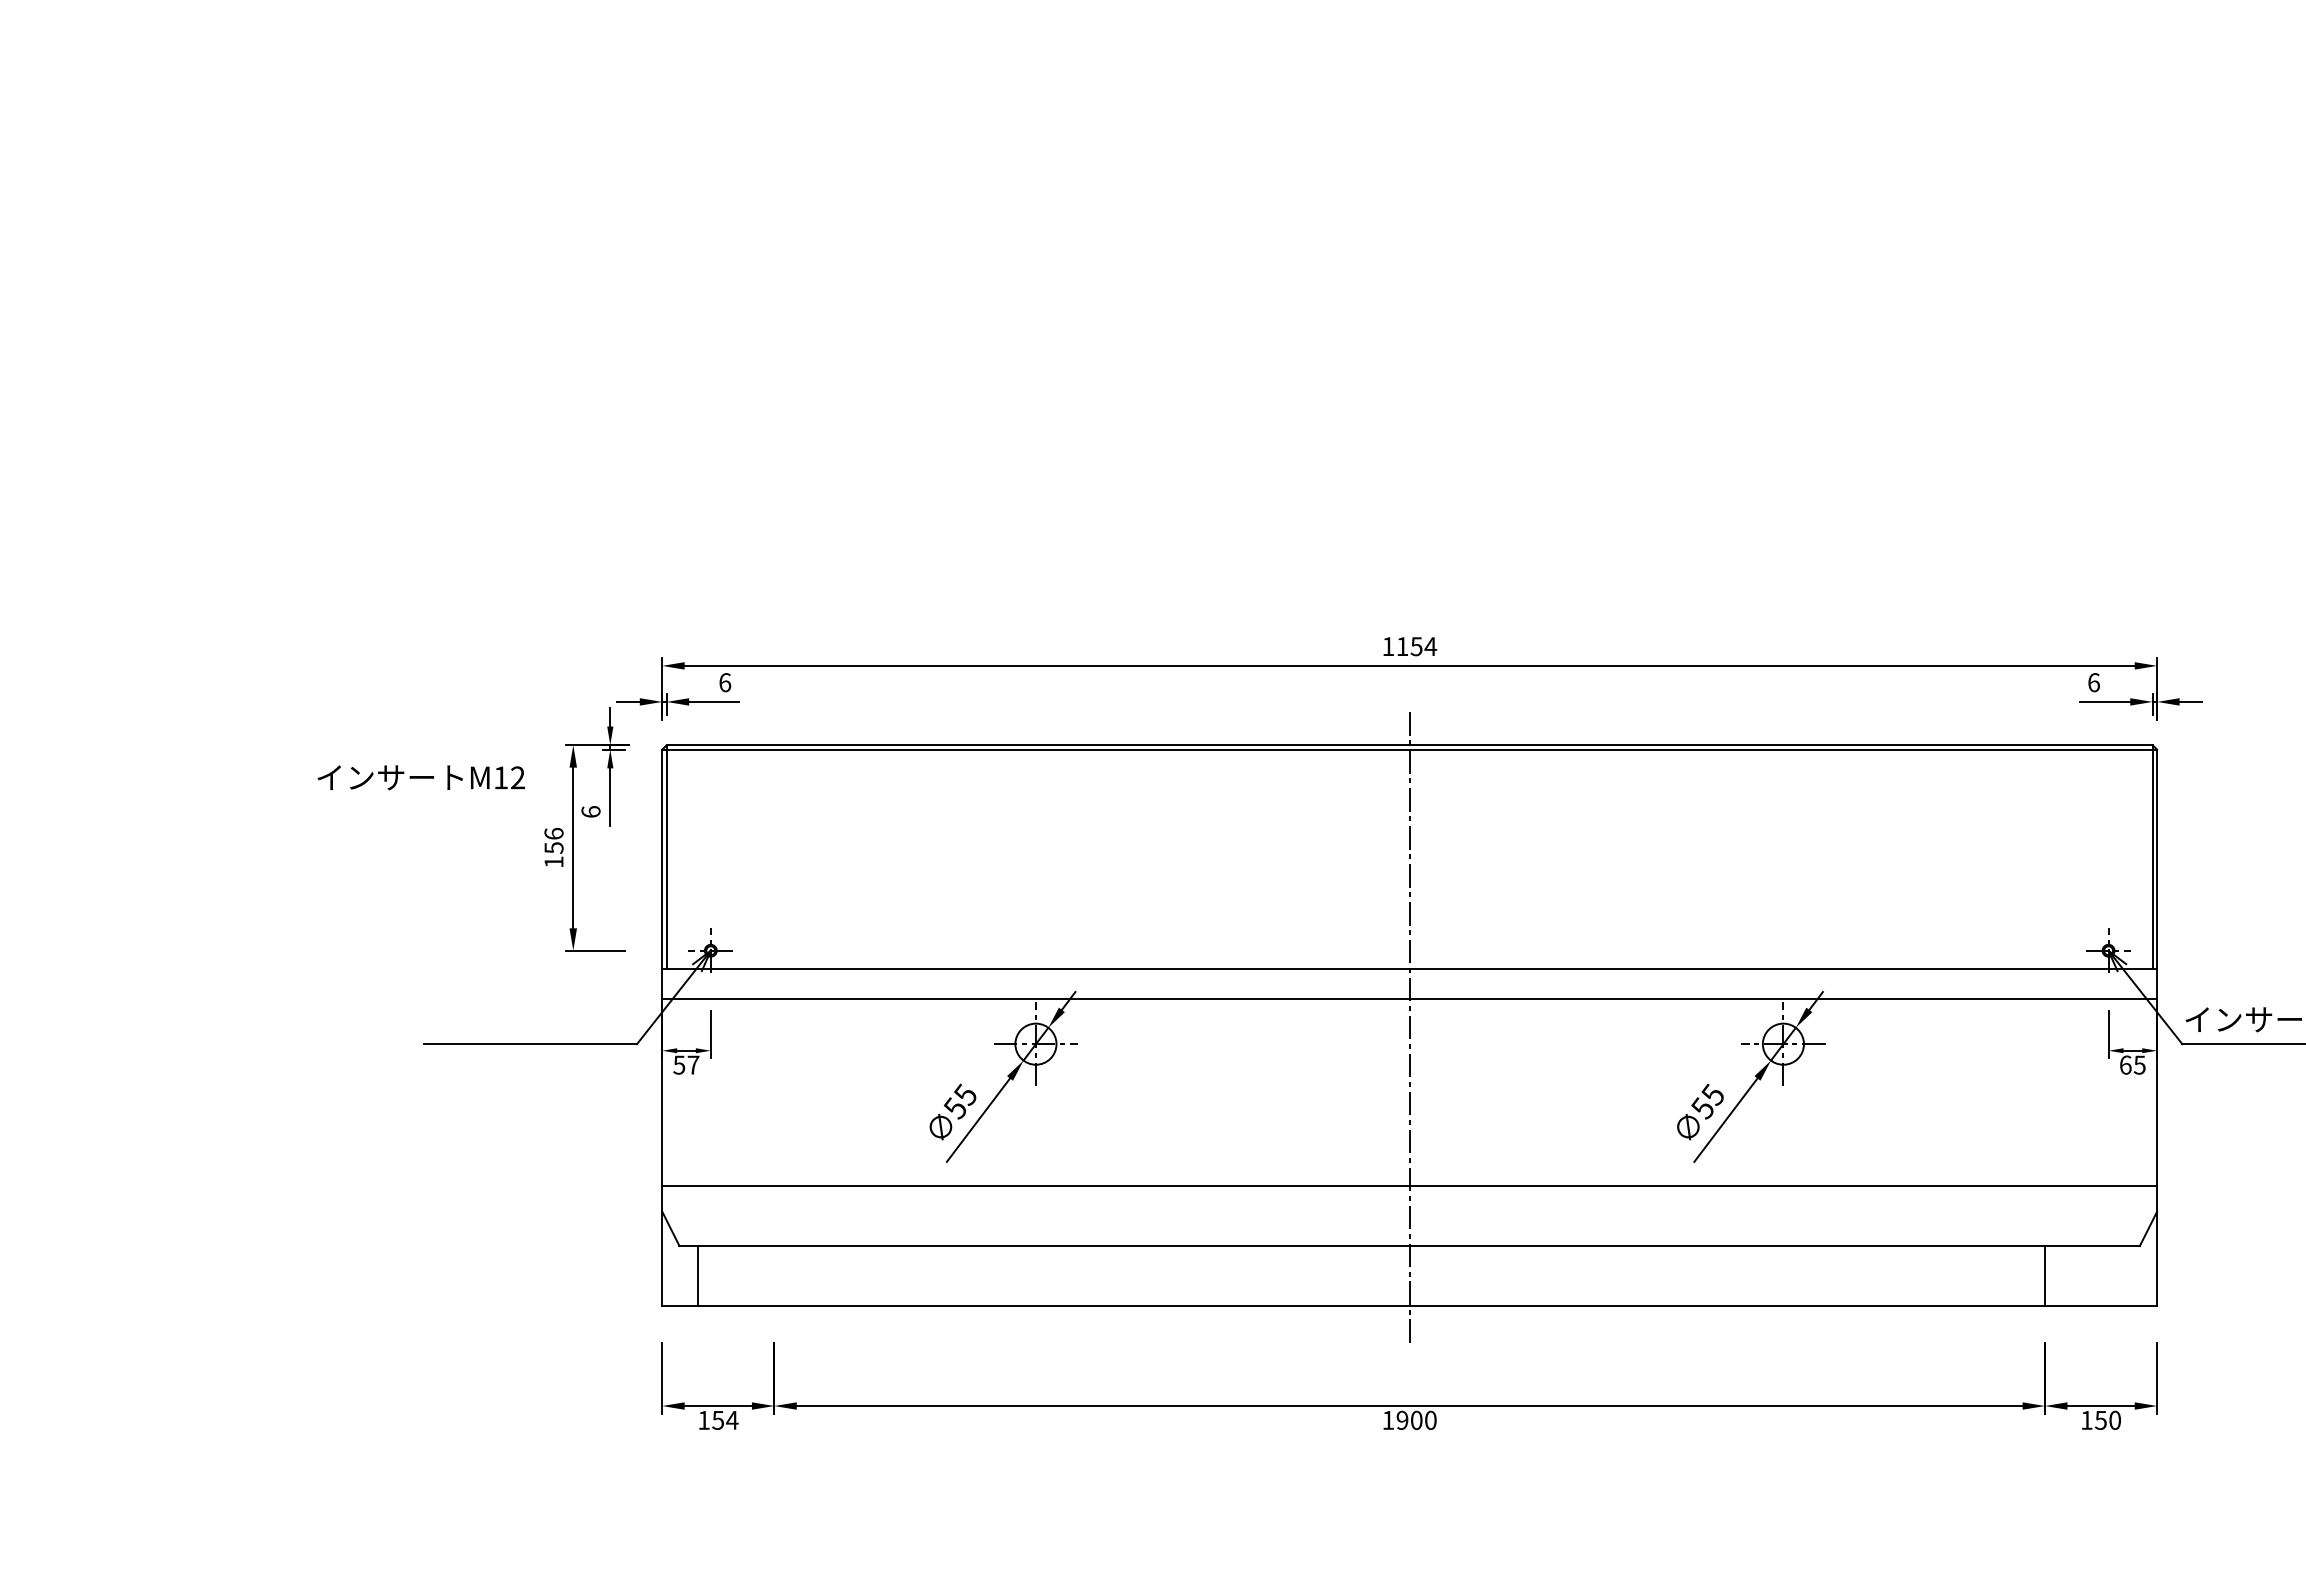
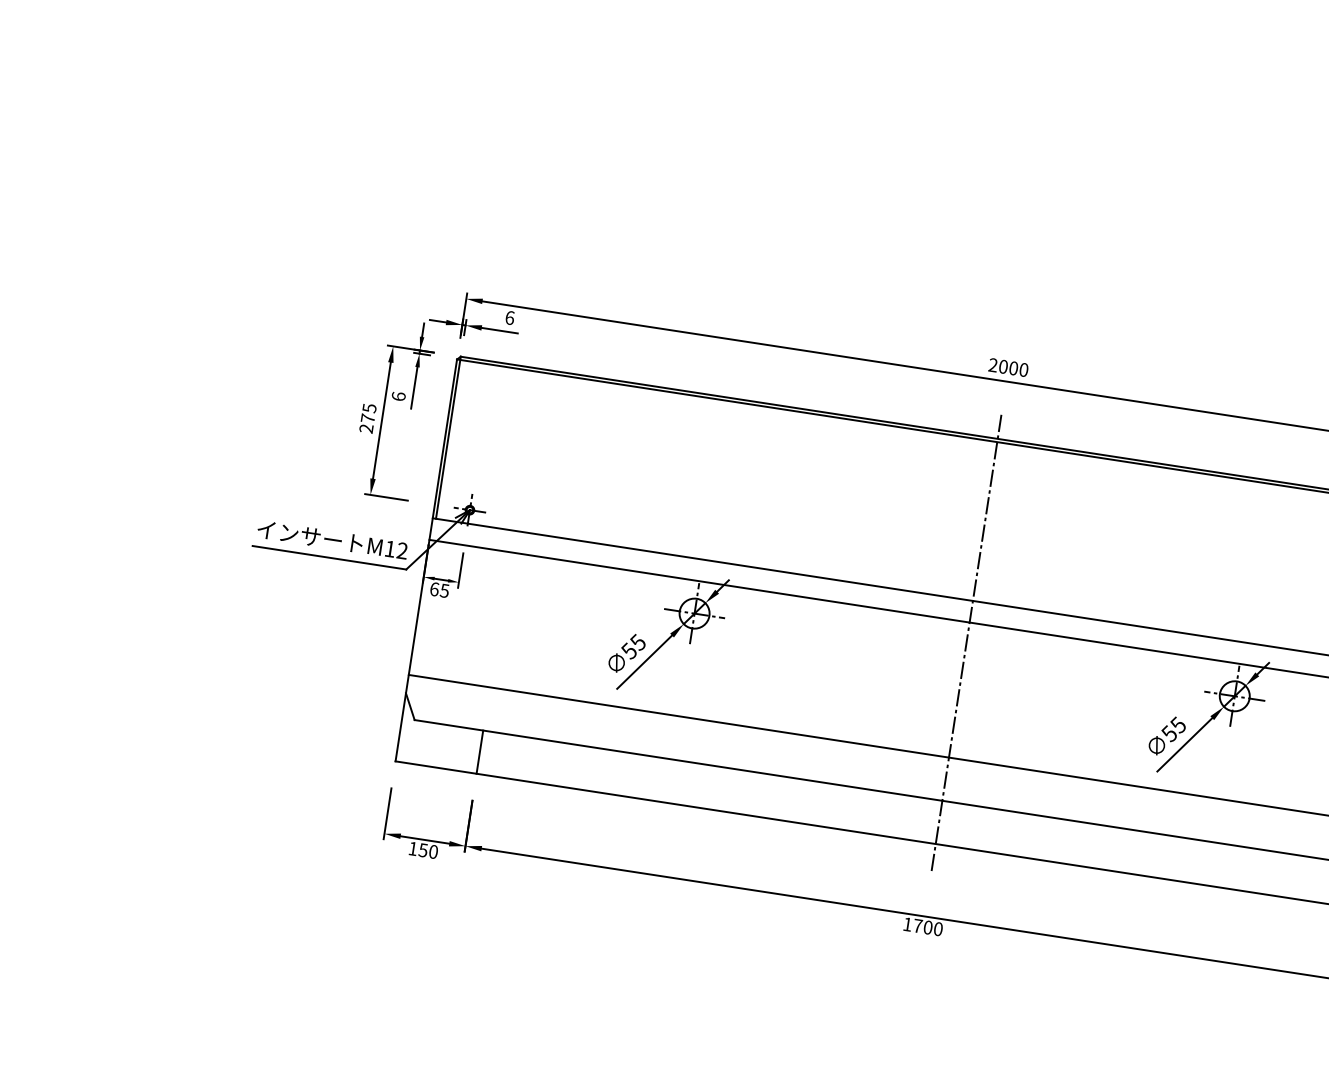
text: (1409, 646) -> (1008, 367), 1154 -> 2000
text: (420, 777) -> (332, 539), moved
text: (553, 847) -> (367, 418), 156 -> 275
text: (686, 1064) -> (439, 589), 57 -> 65
line: (698, 1275) -> (480, 751), moved
text: (731, 1419) -> (433, 851), 154 -> 150
text: (1402, 1419) -> (917, 925), 1900 -> 1700

